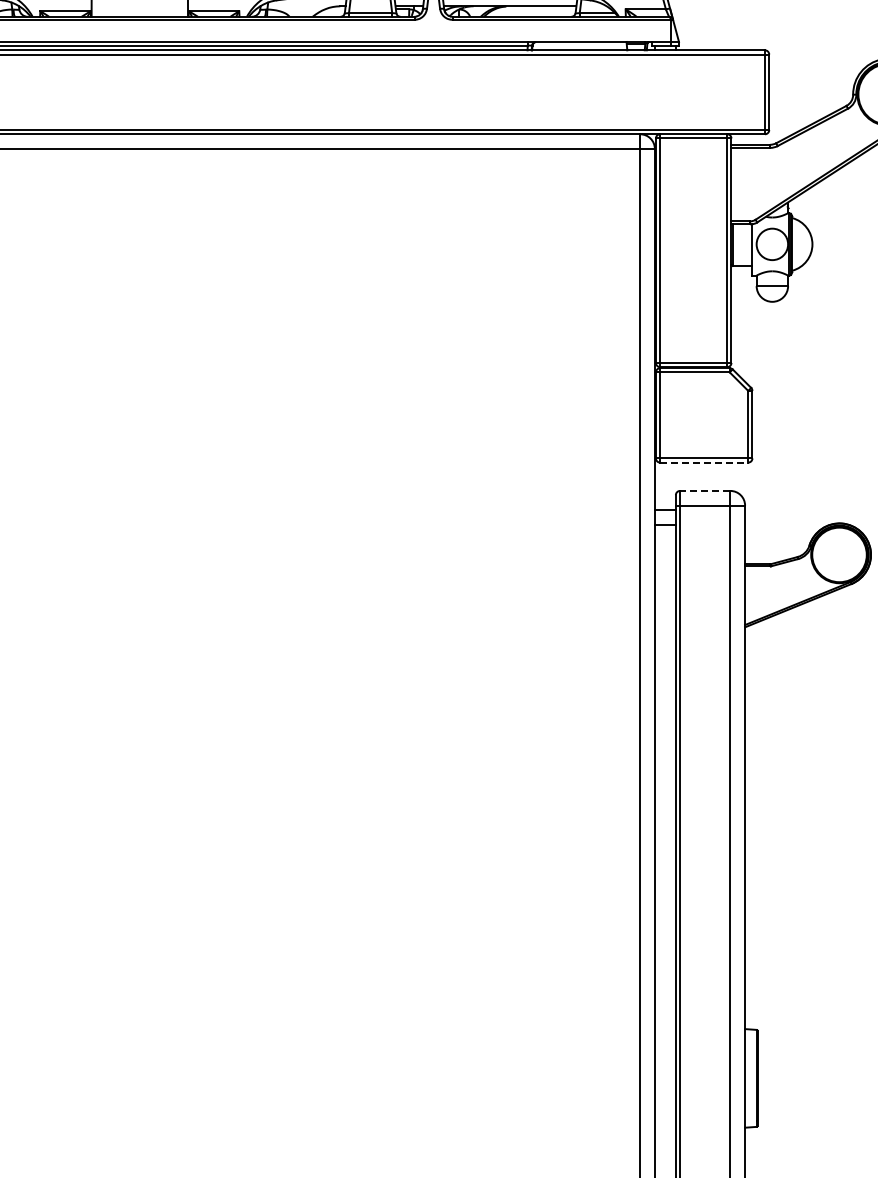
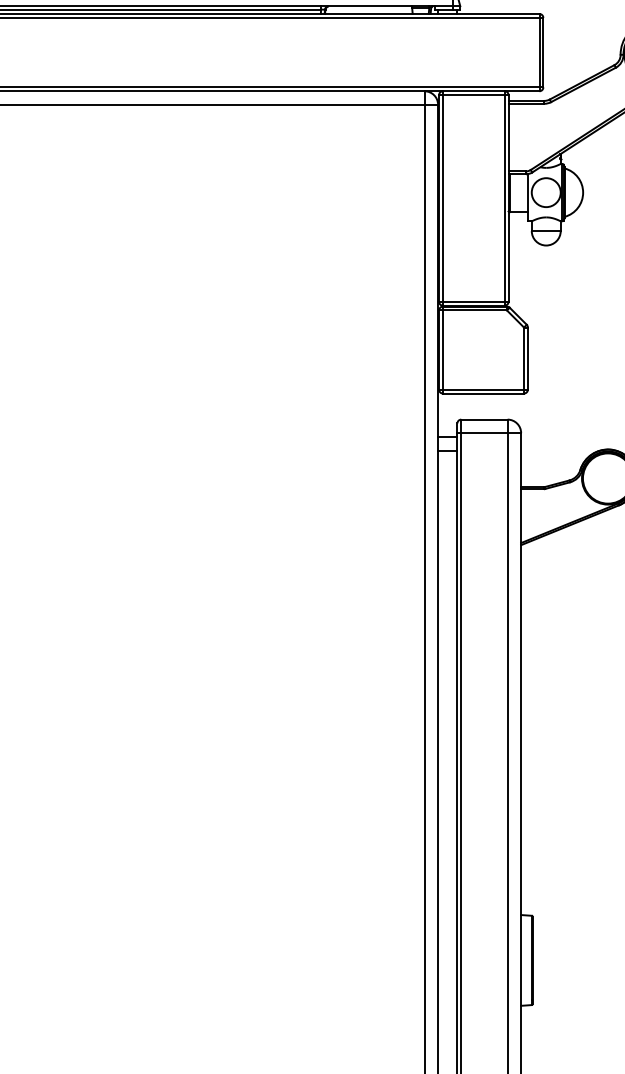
line: (704, 462) -> (483, 393), dashed -> solid
line: (704, 490) -> (483, 419), dashed -> solid

